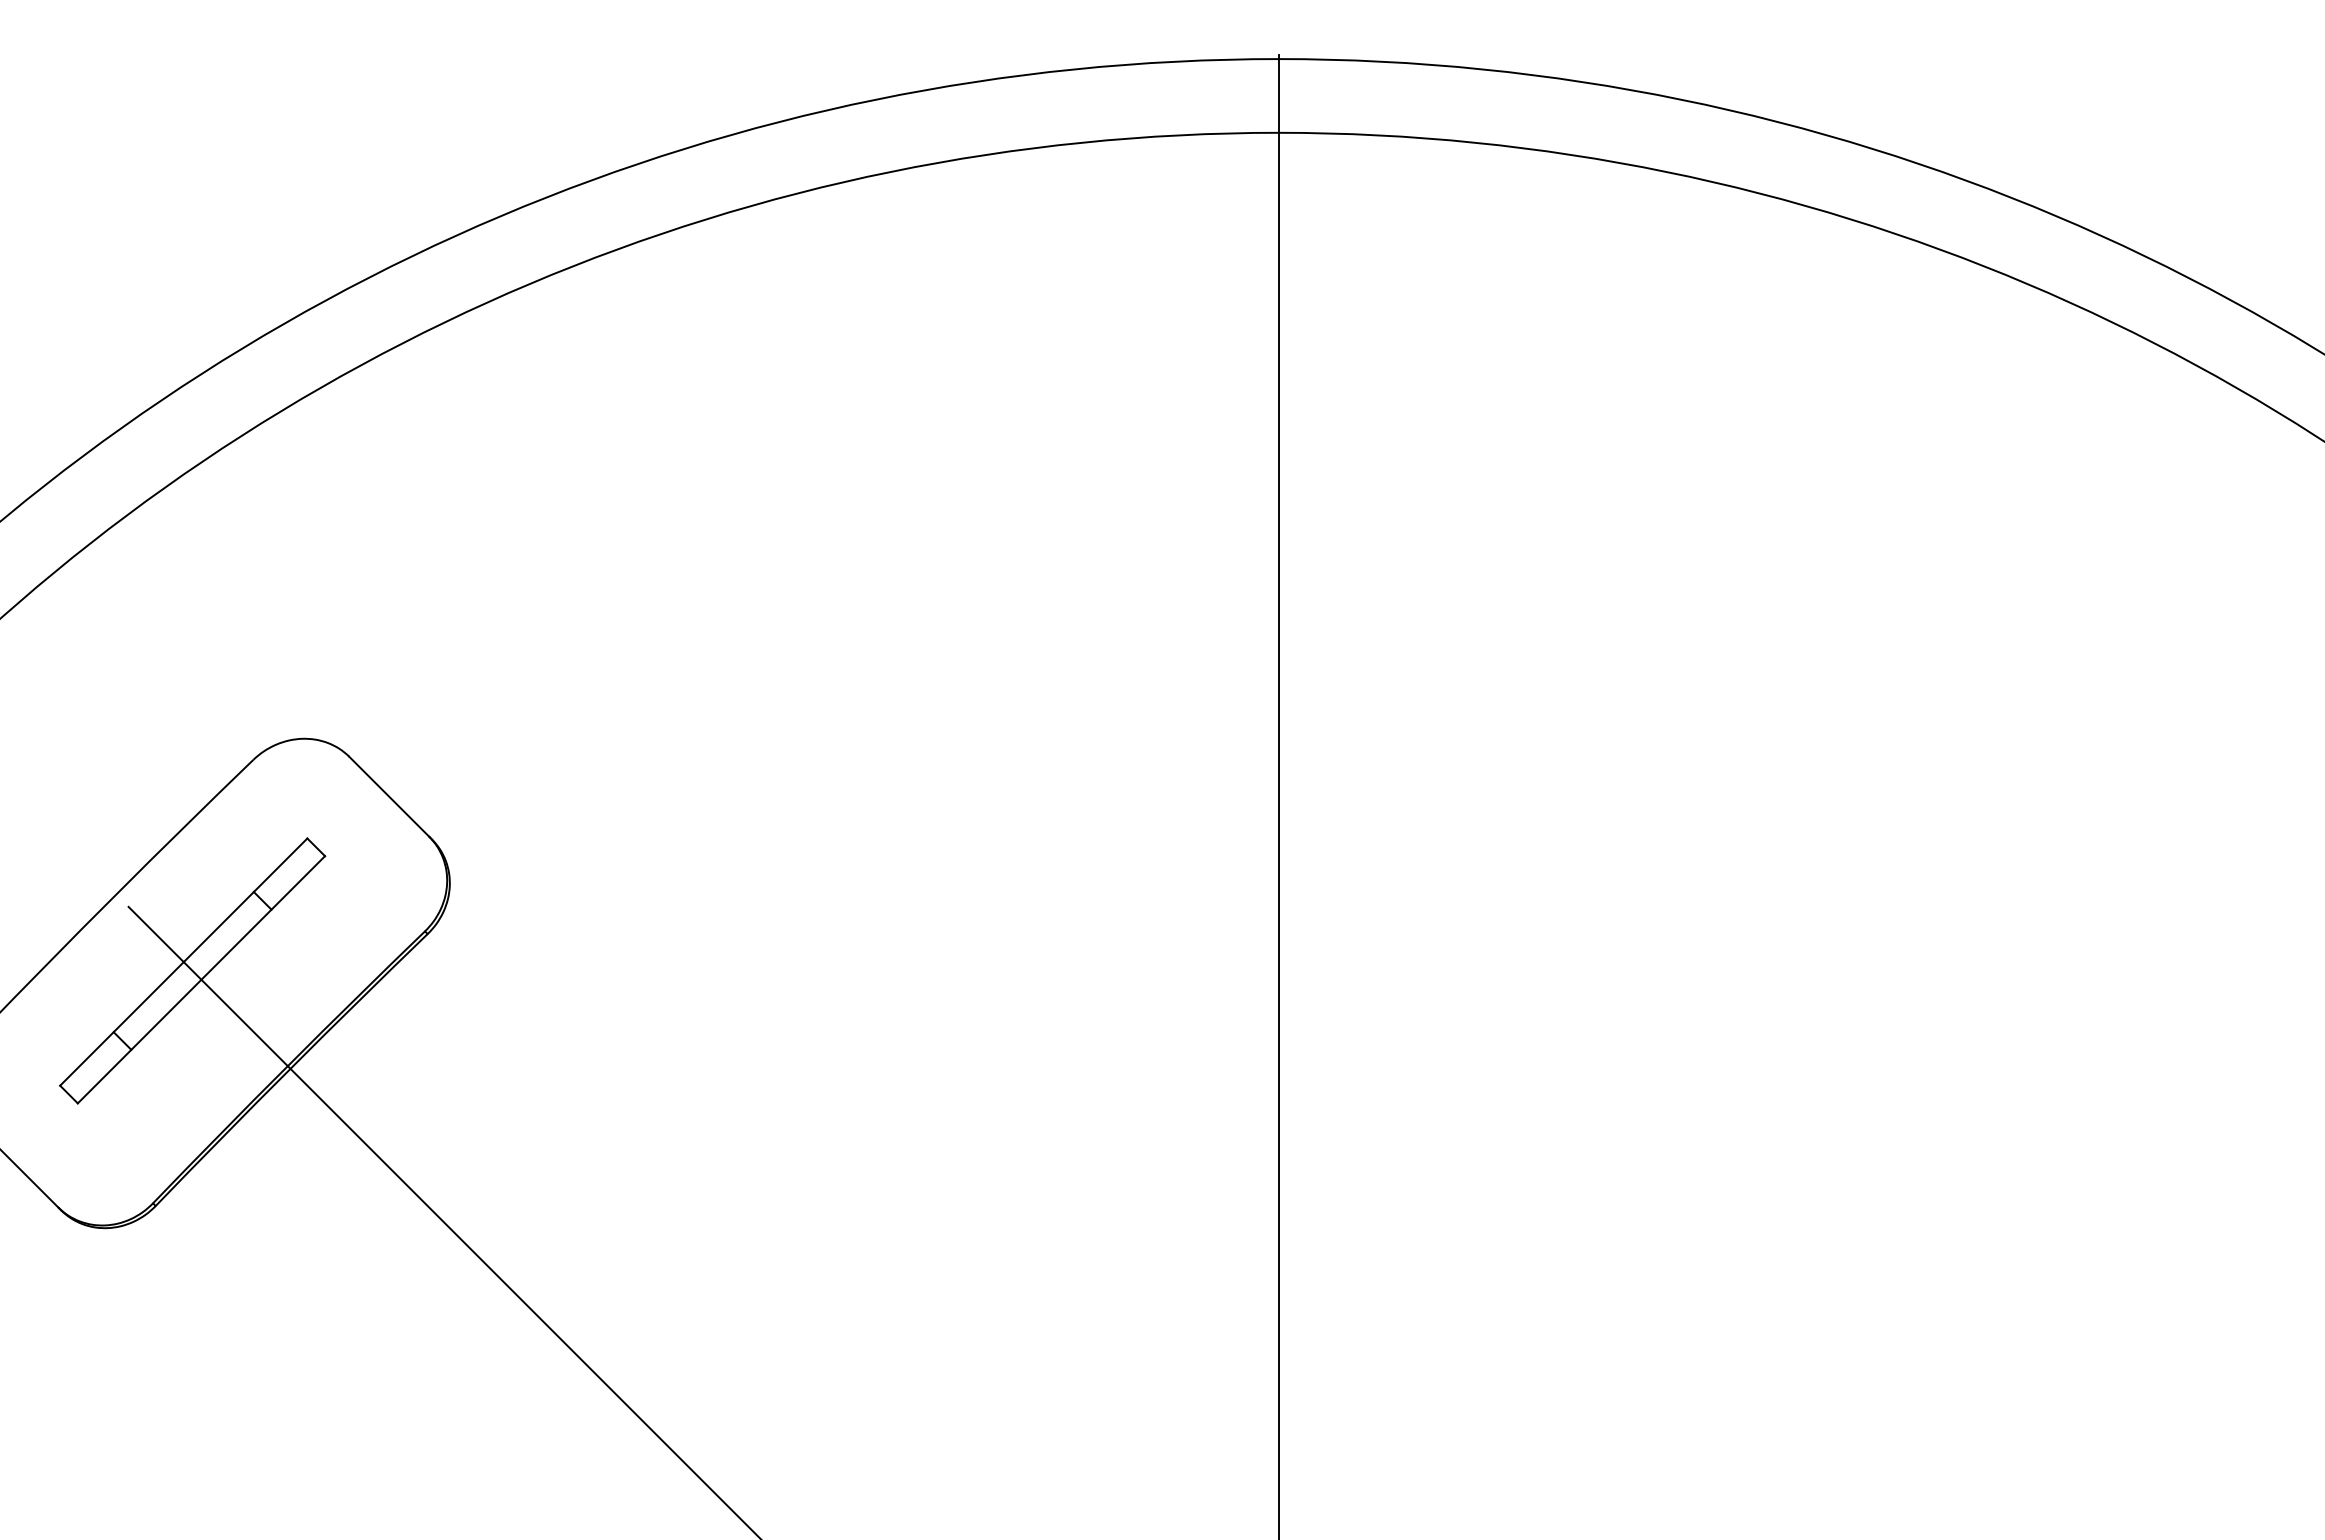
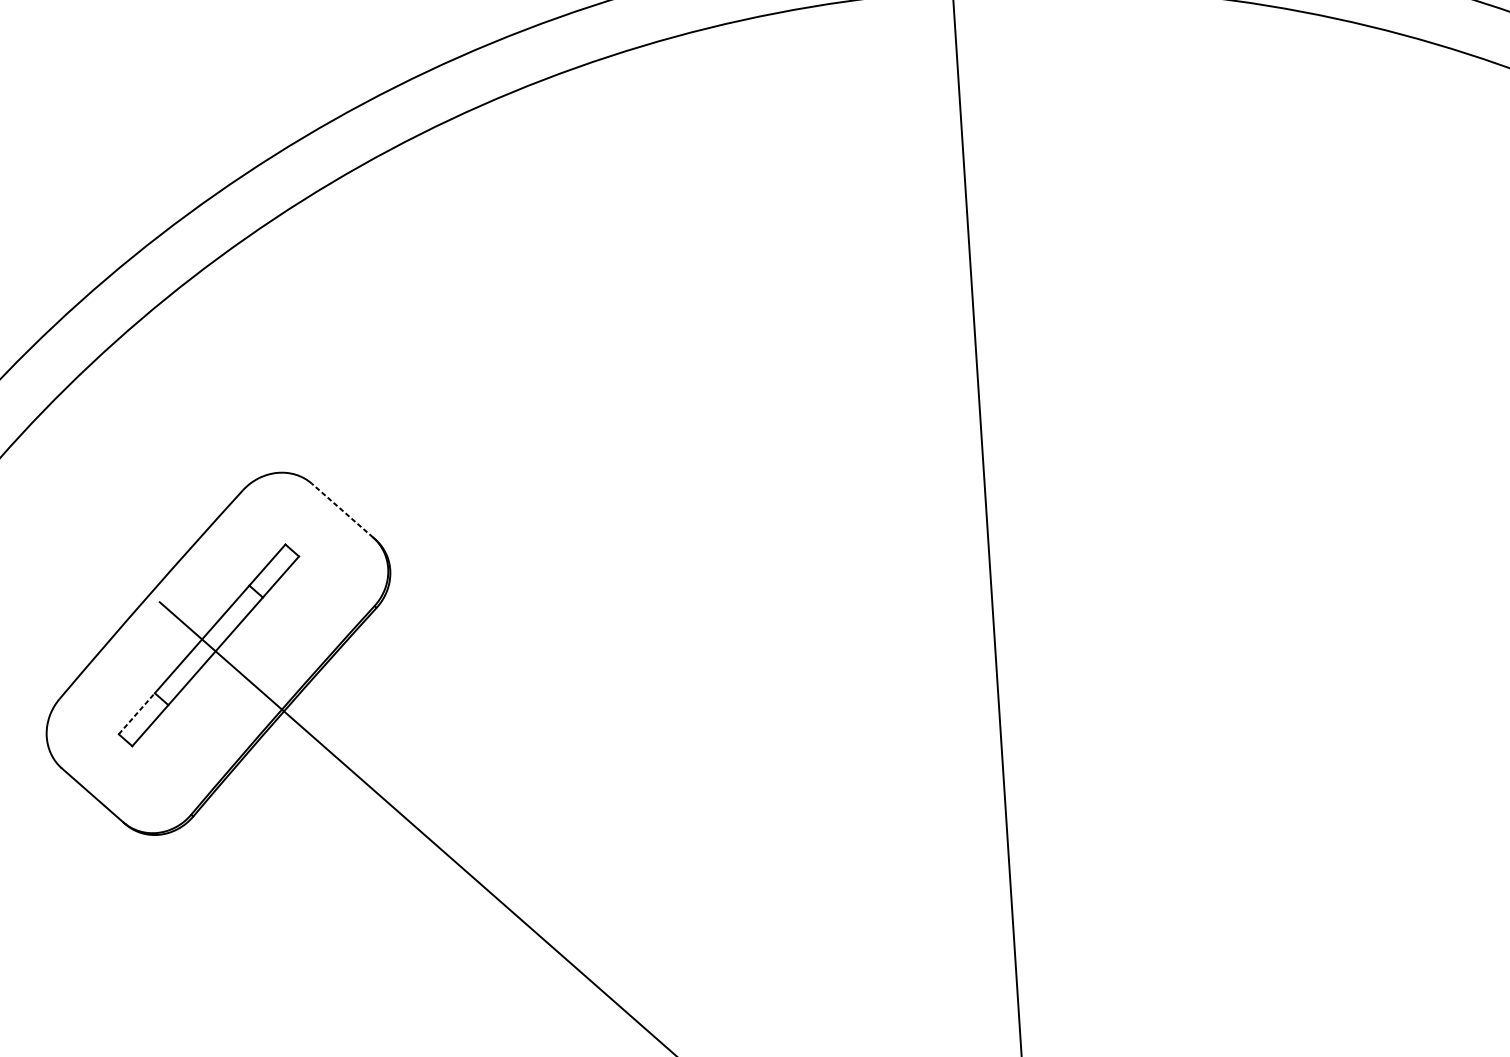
line: (389, 796) -> (342, 510), solid -> dashed
line: (86, 1058) -> (136, 713), solid -> dashed

